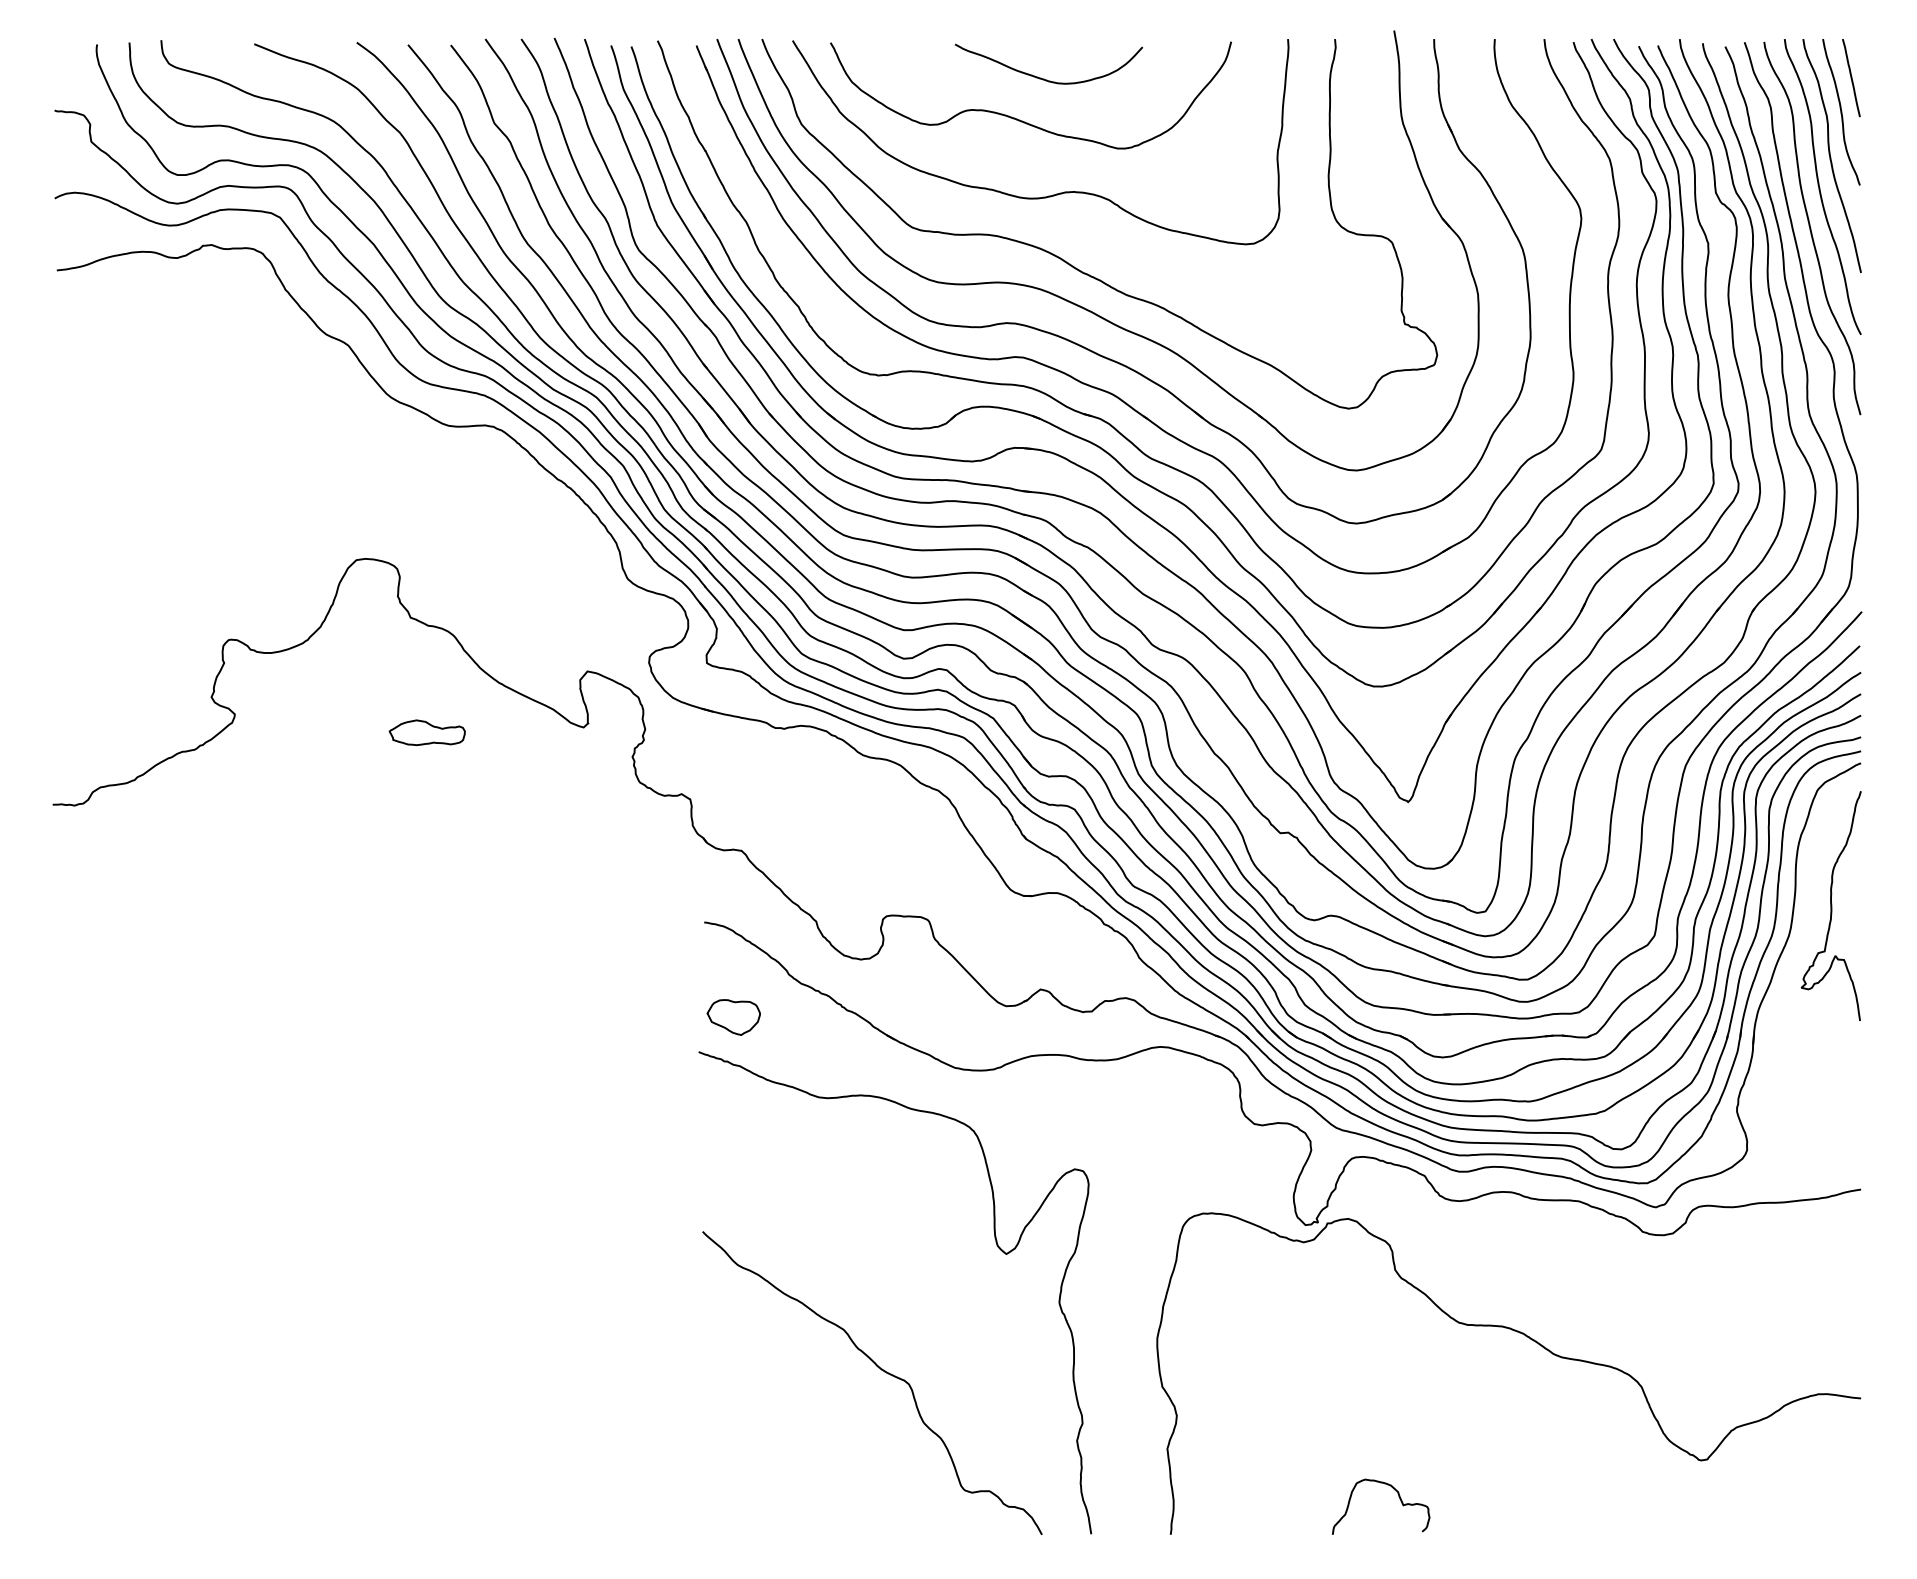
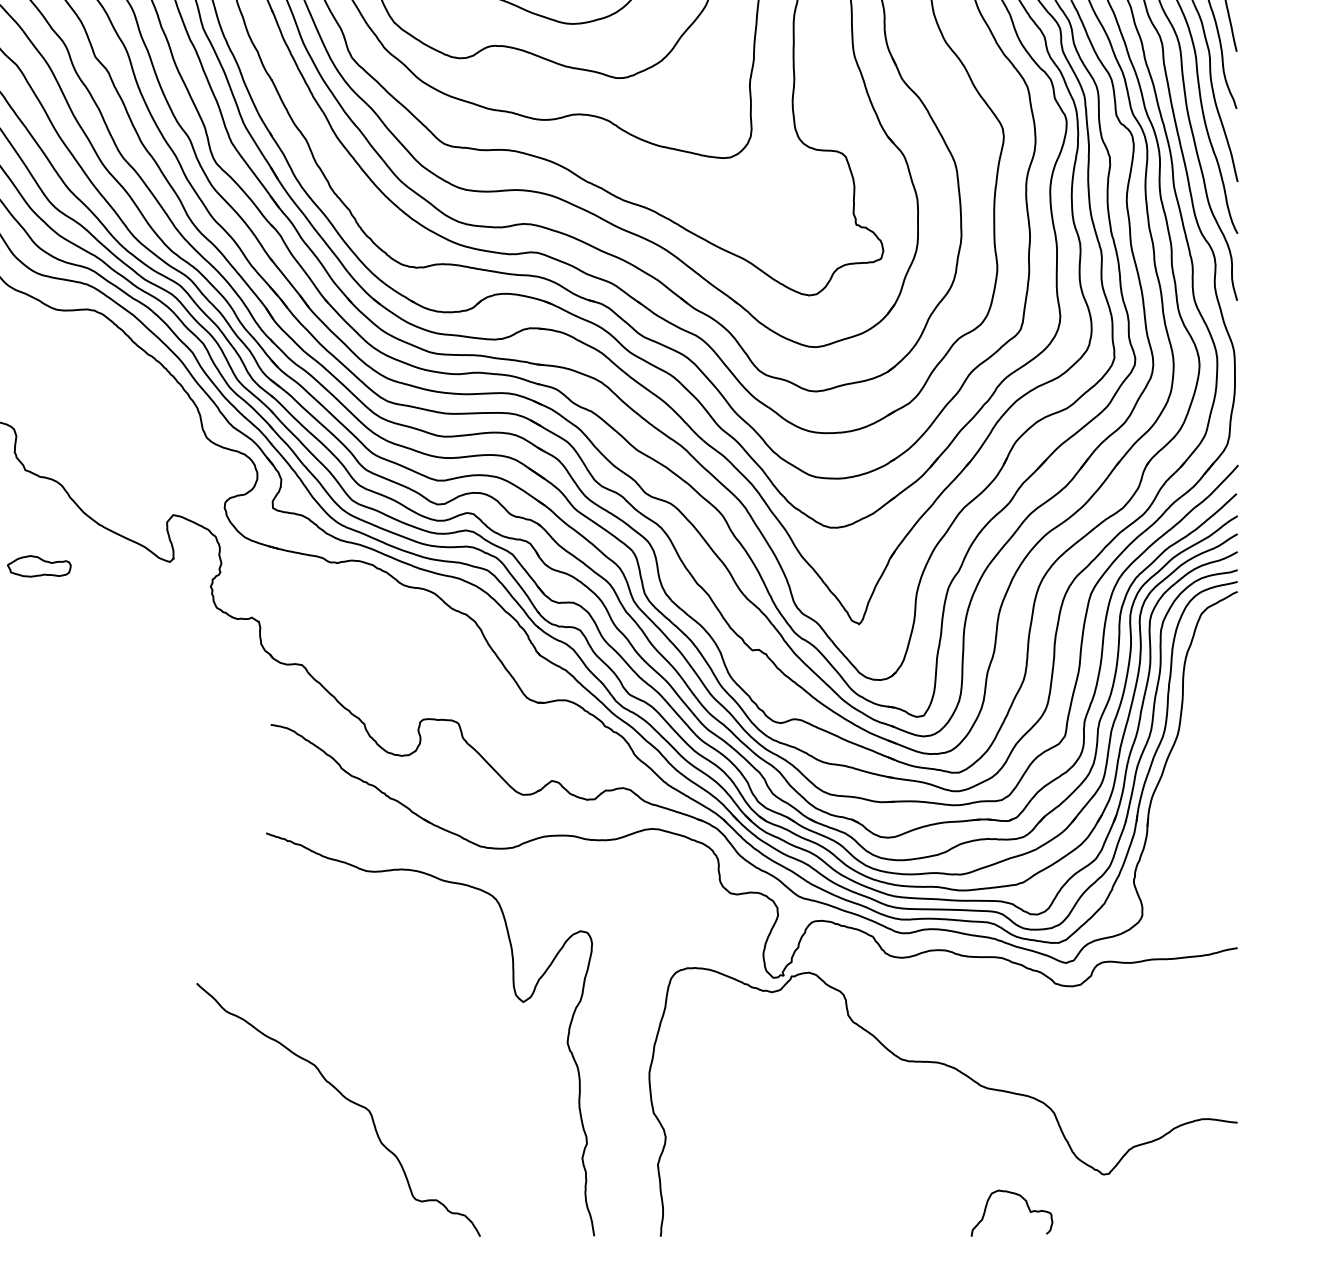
curve: (1830, 905) -> (1212, 710), removed
part: (733, 1017) -> (295, 804), removed
curve: (881, 1370) -> (346, 1099), moved
curve: (1399, 1499) -> (1027, 1207), moved

